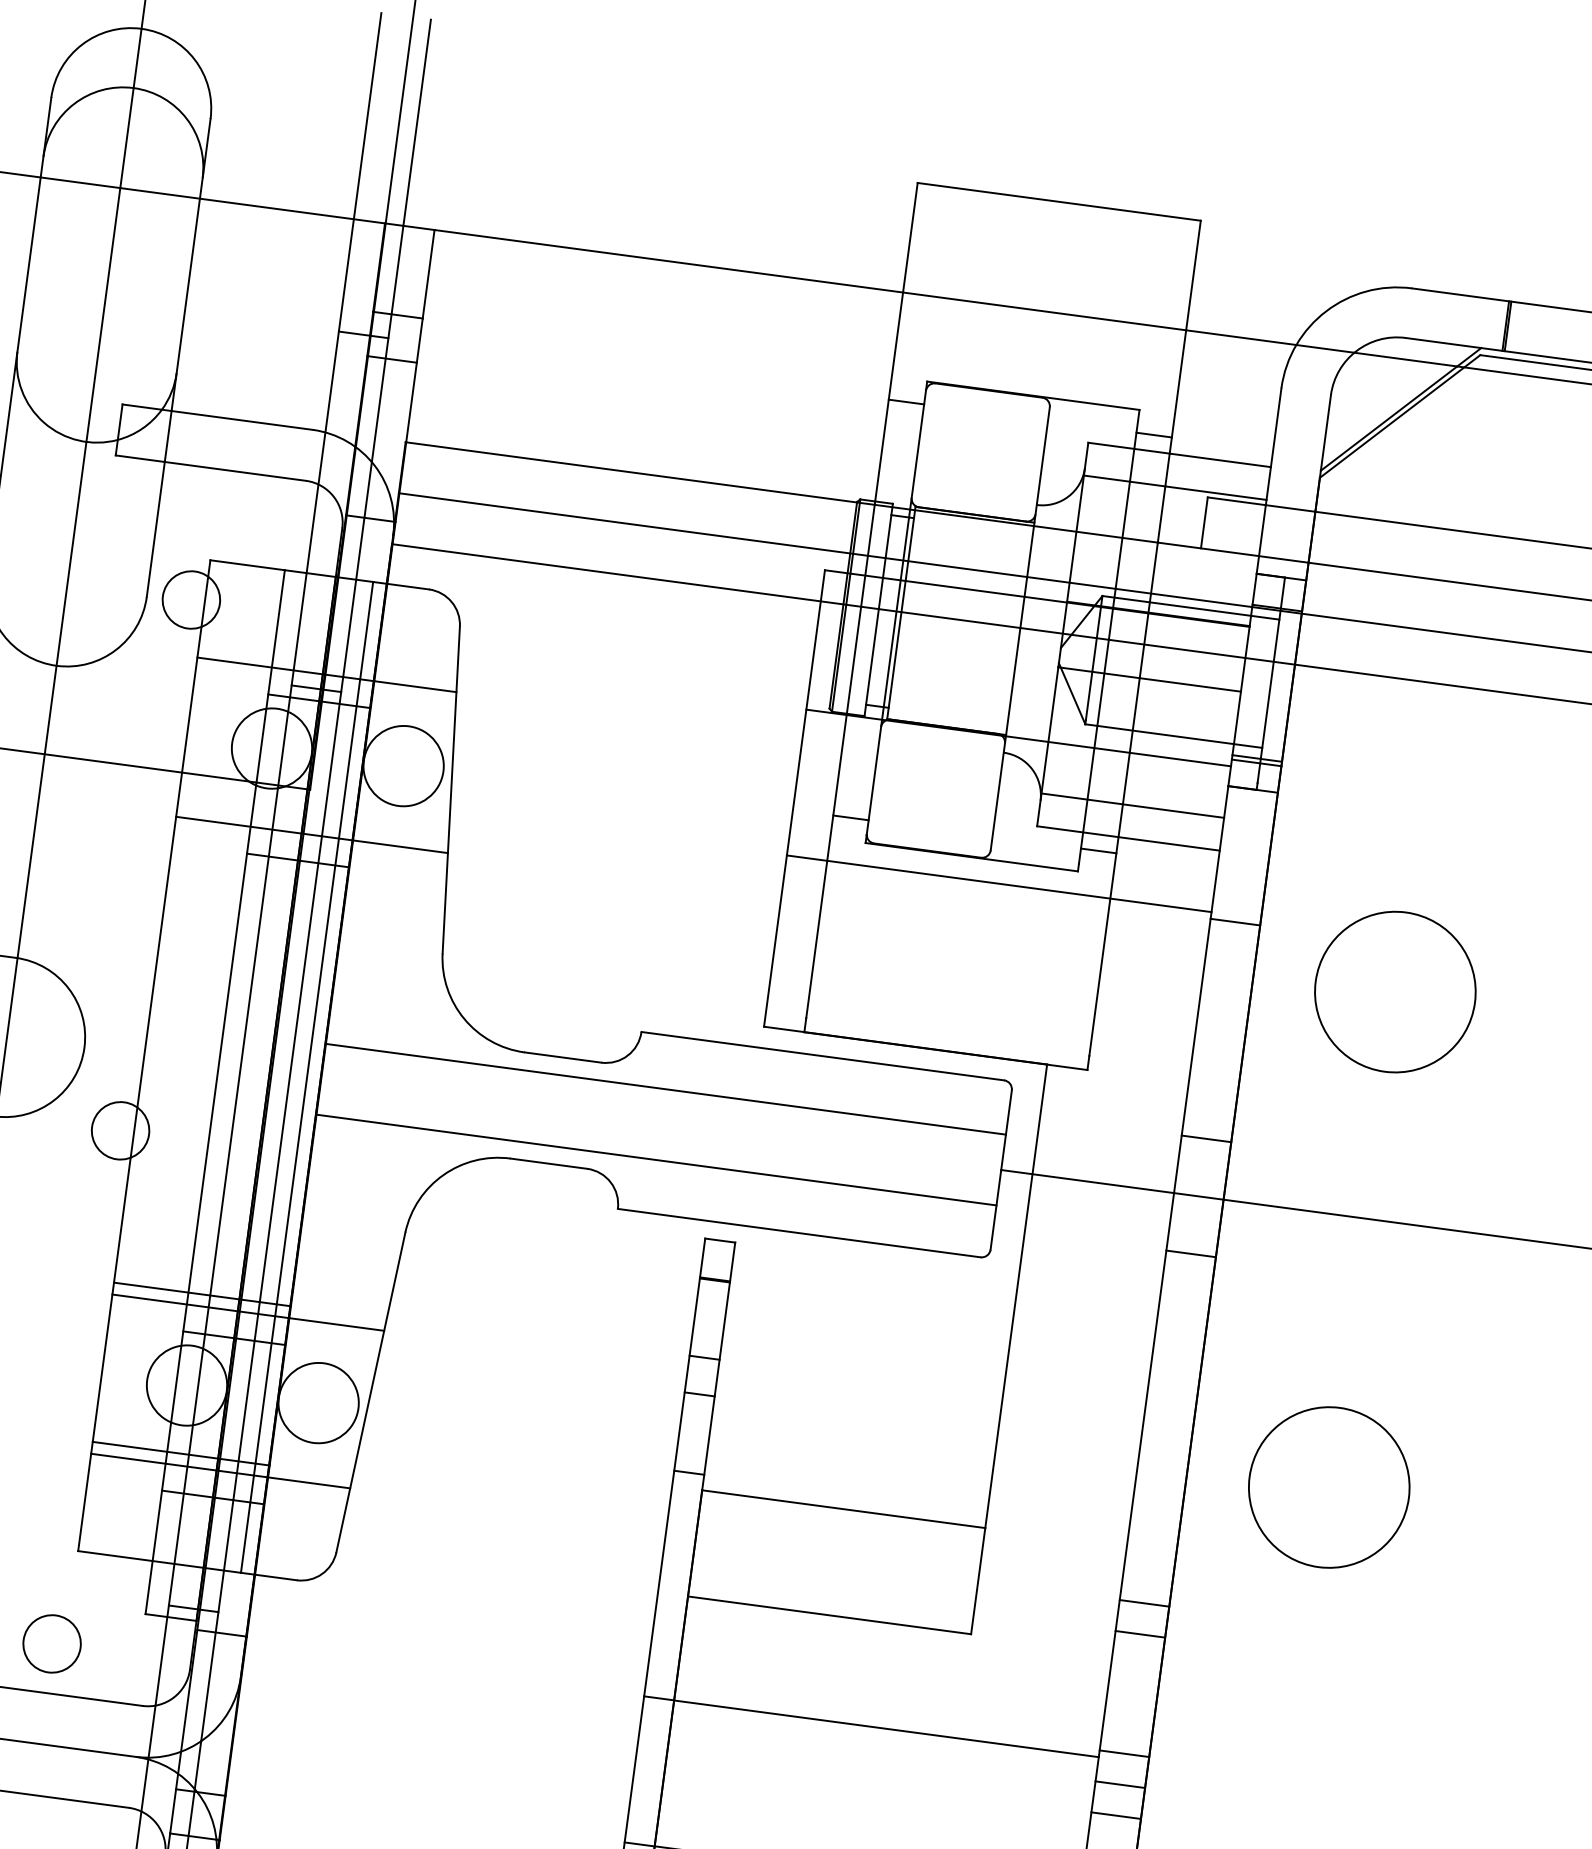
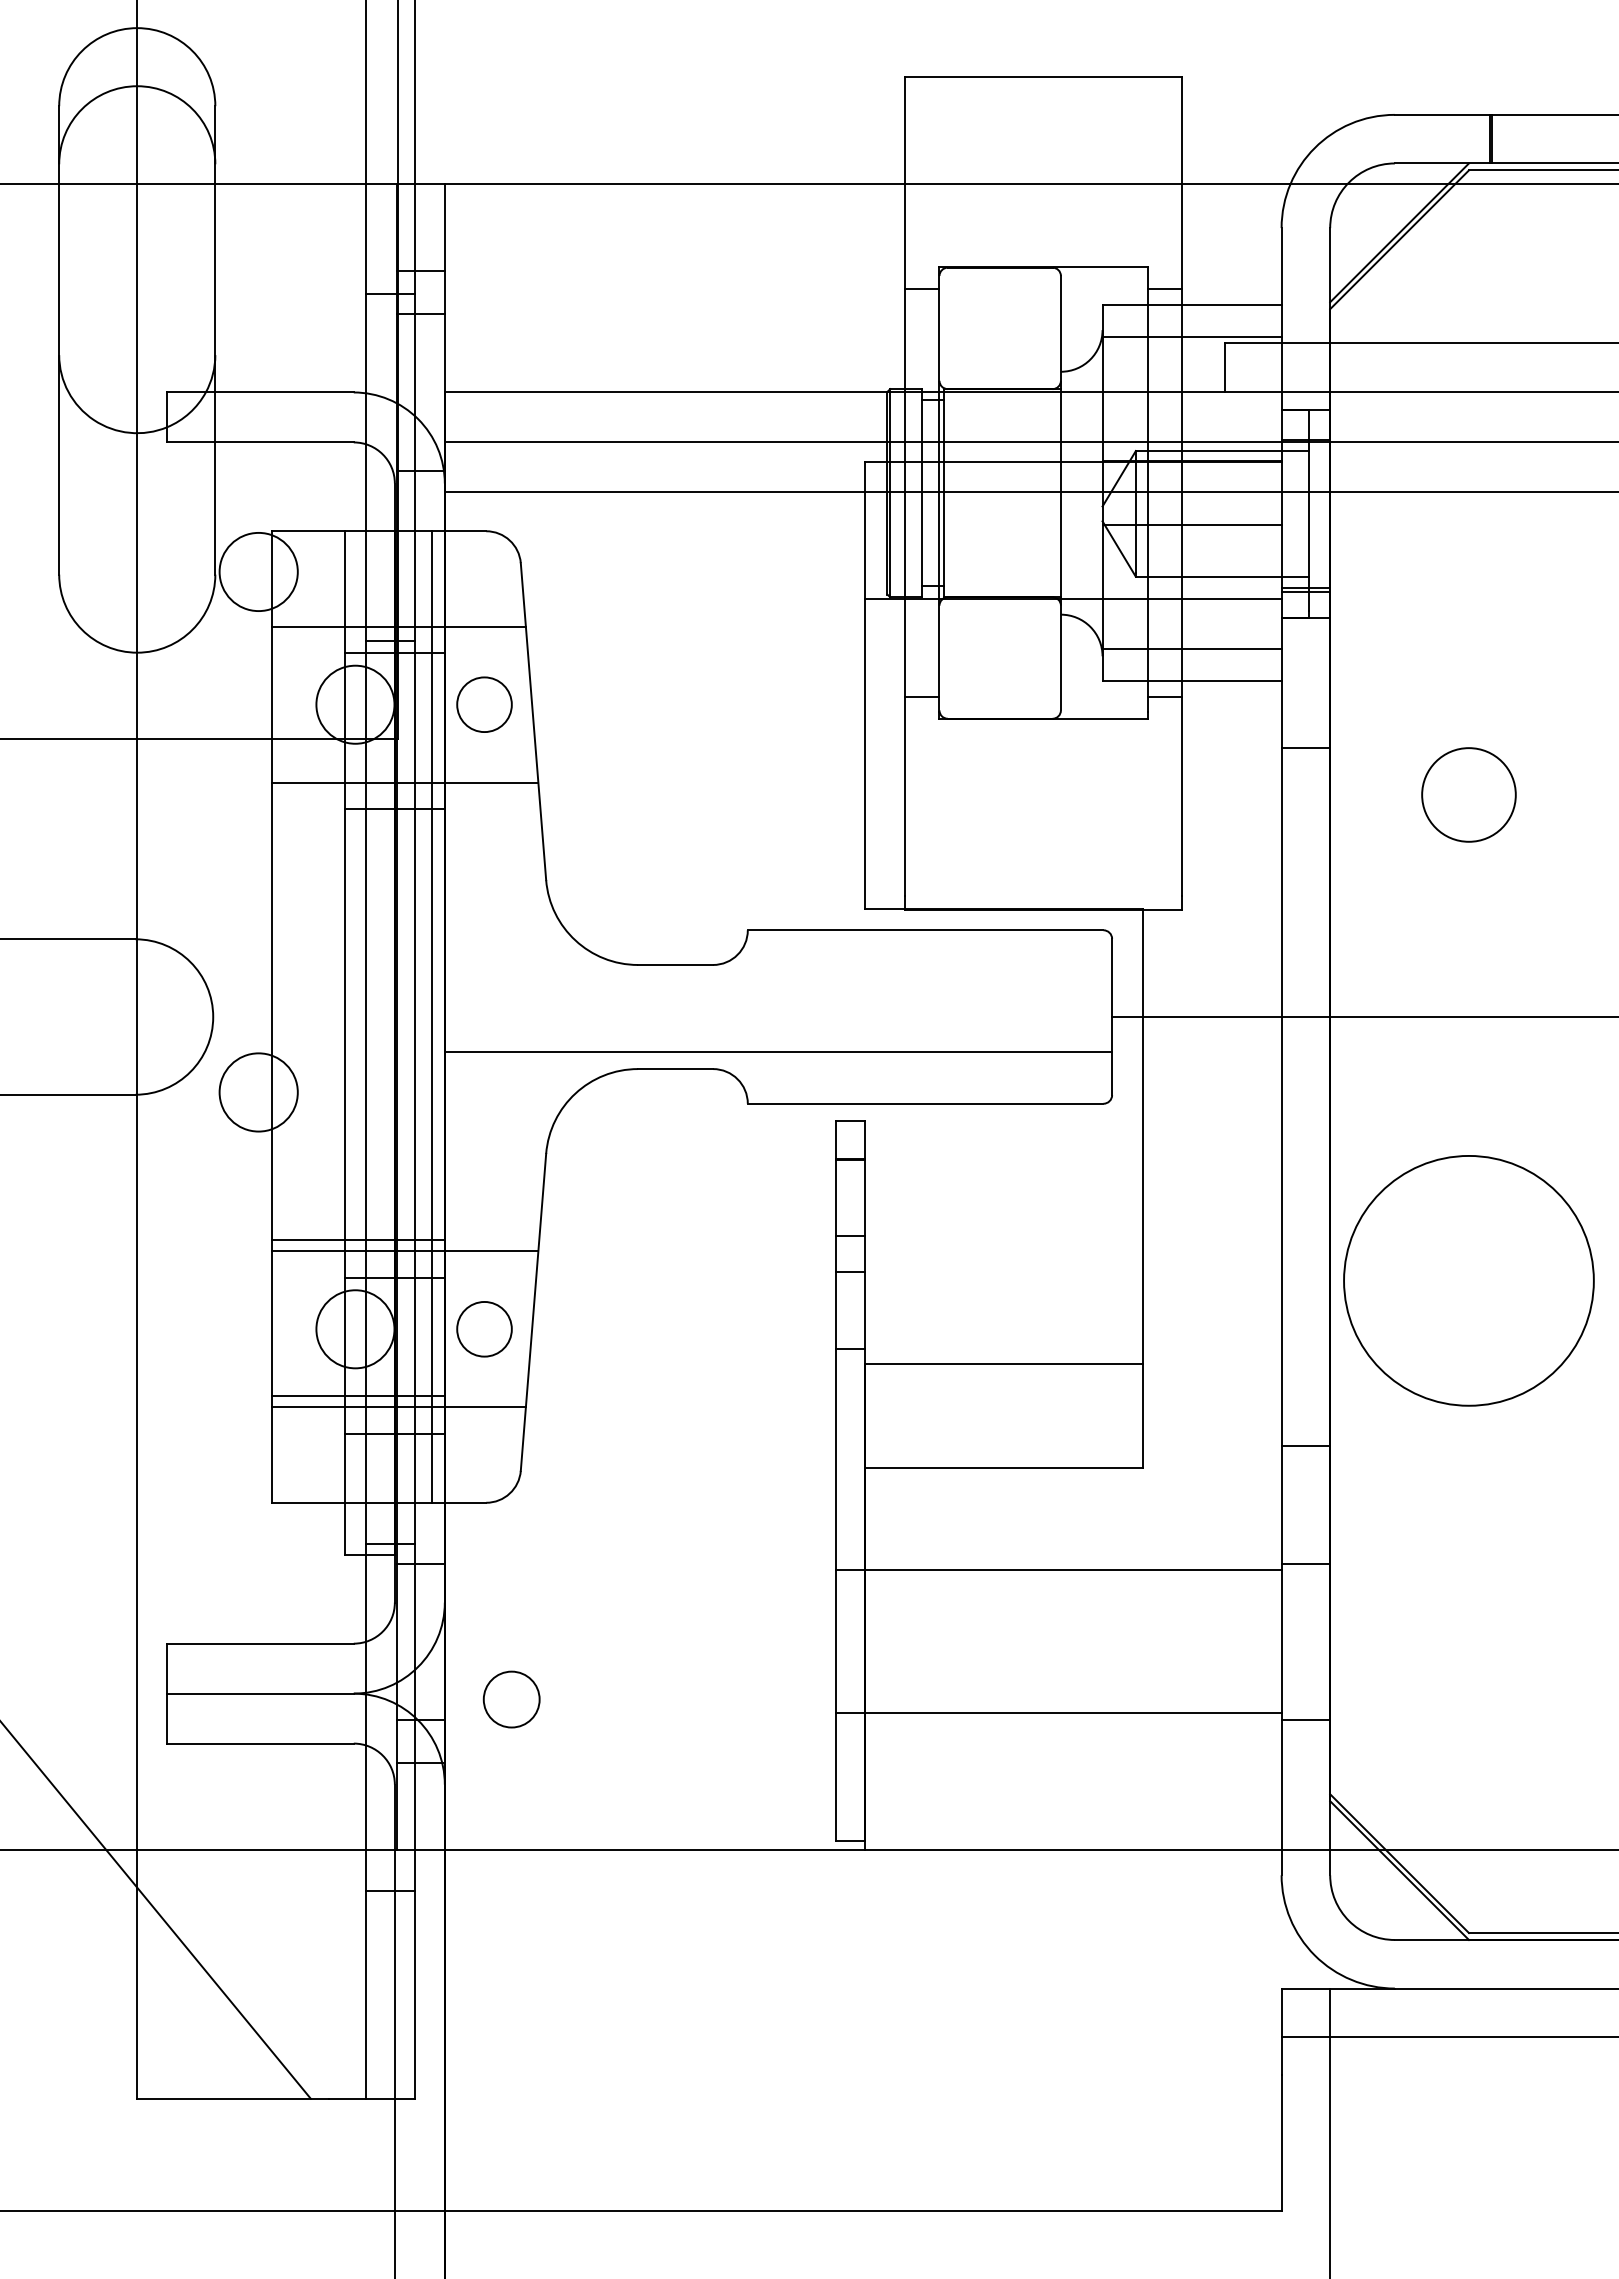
circle: (191, 599) -> (258, 571), size x1.4
circle: (403, 765) -> (484, 704), size x0.7
line: (999, 883) -> (1073, 741), removed
circle: (1394, 991) -> (1468, 794), size x0.6
line: (665, 1089) -> (778, 982), removed
circle: (120, 1130) -> (258, 1092), size x1.4
line: (1206, 1138) -> (1305, 960), removed
line: (1190, 1253) -> (1305, 1073), removed
circle: (318, 1403) -> (484, 1329), size x0.7
circle: (1328, 1487) -> (1468, 1280), size x1.6
line: (1144, 1603) -> (1305, 1416), removed
circle: (51, 1643) -> (511, 1699), moved
line: (1119, 1784) -> (1305, 1593), removed
line: (1115, 1815) -> (1305, 1624), removed

